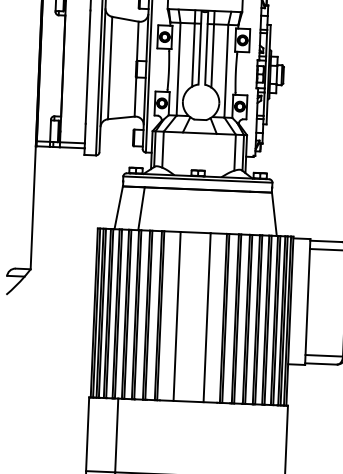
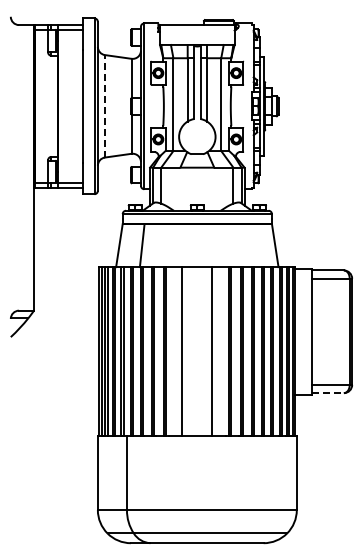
line: (109, 67) -> (104, 105), solid -> dashed
line: (321, 364) -> (328, 393), solid -> dashed

